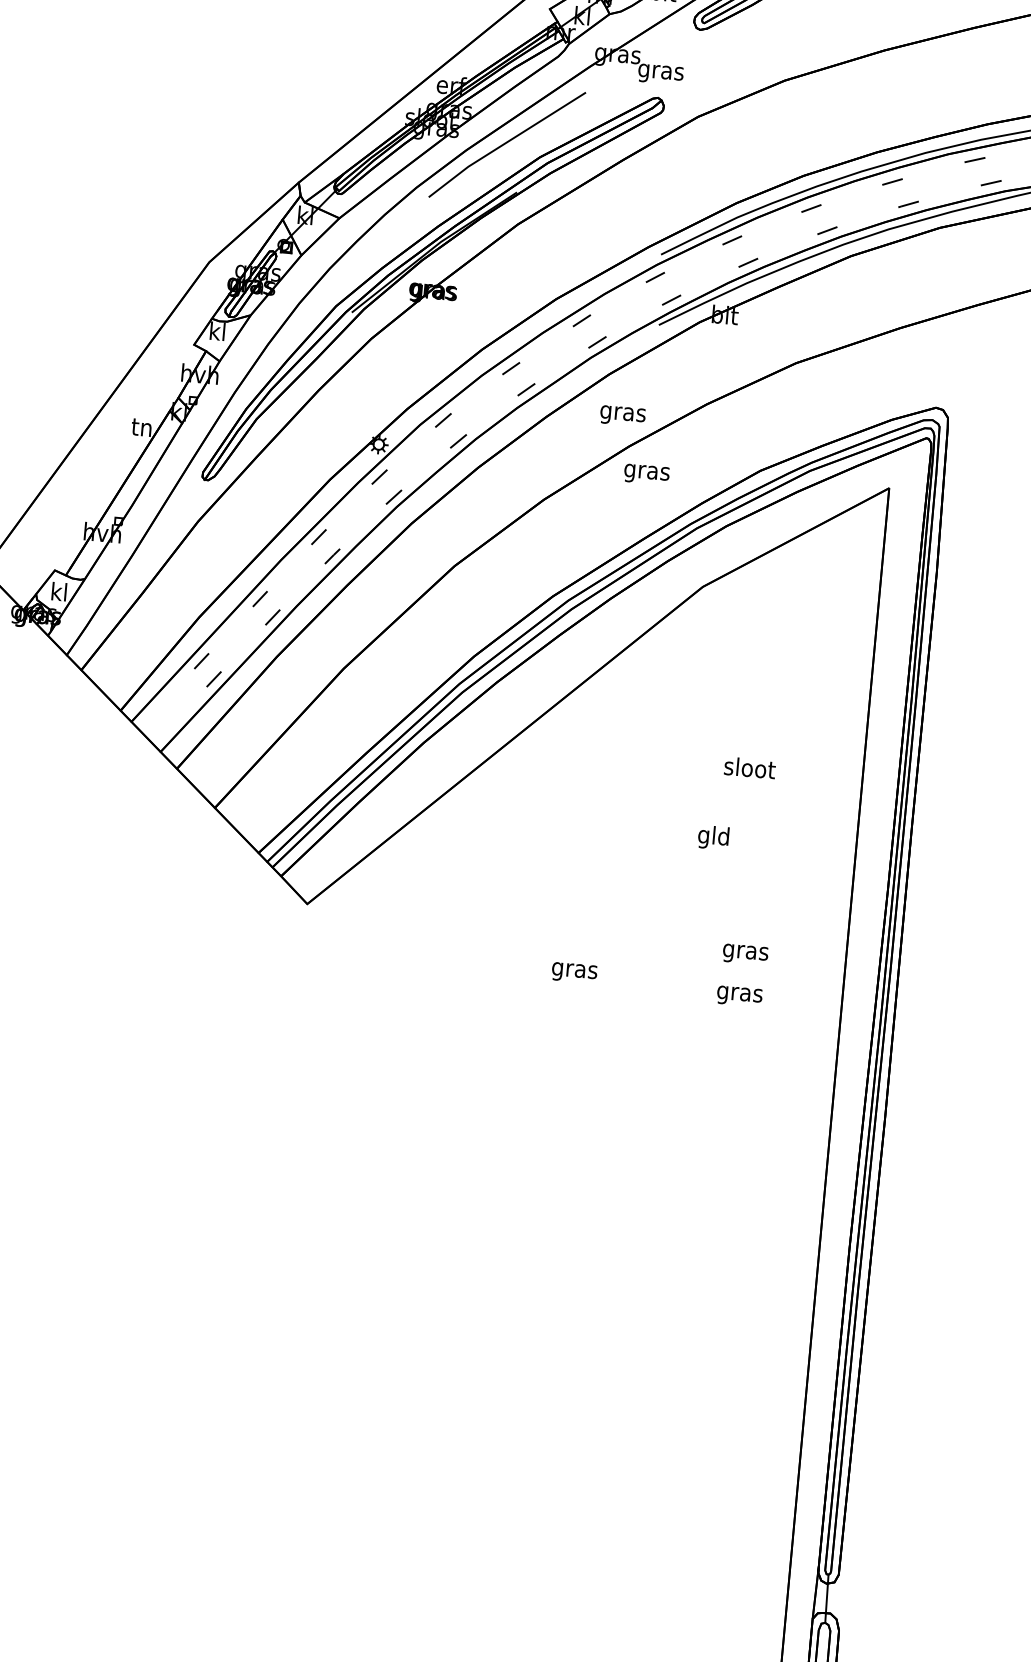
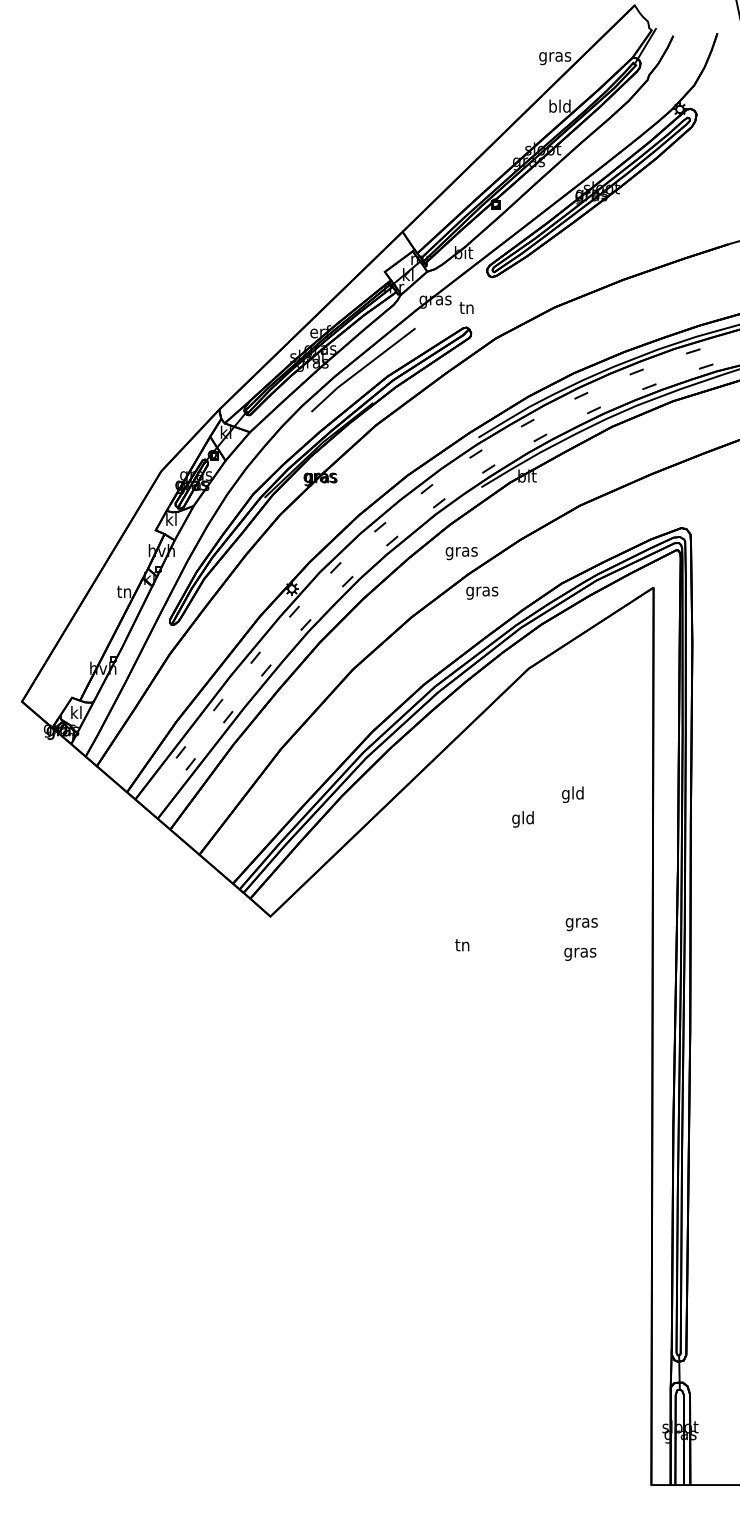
text: (660, 72) -> (466, 309), gras -> tn
text: (750, 770) -> (573, 794), sloot -> gld
text: (712, 837) -> (522, 819), moved
text: (574, 970) -> (462, 946), gras -> tn

